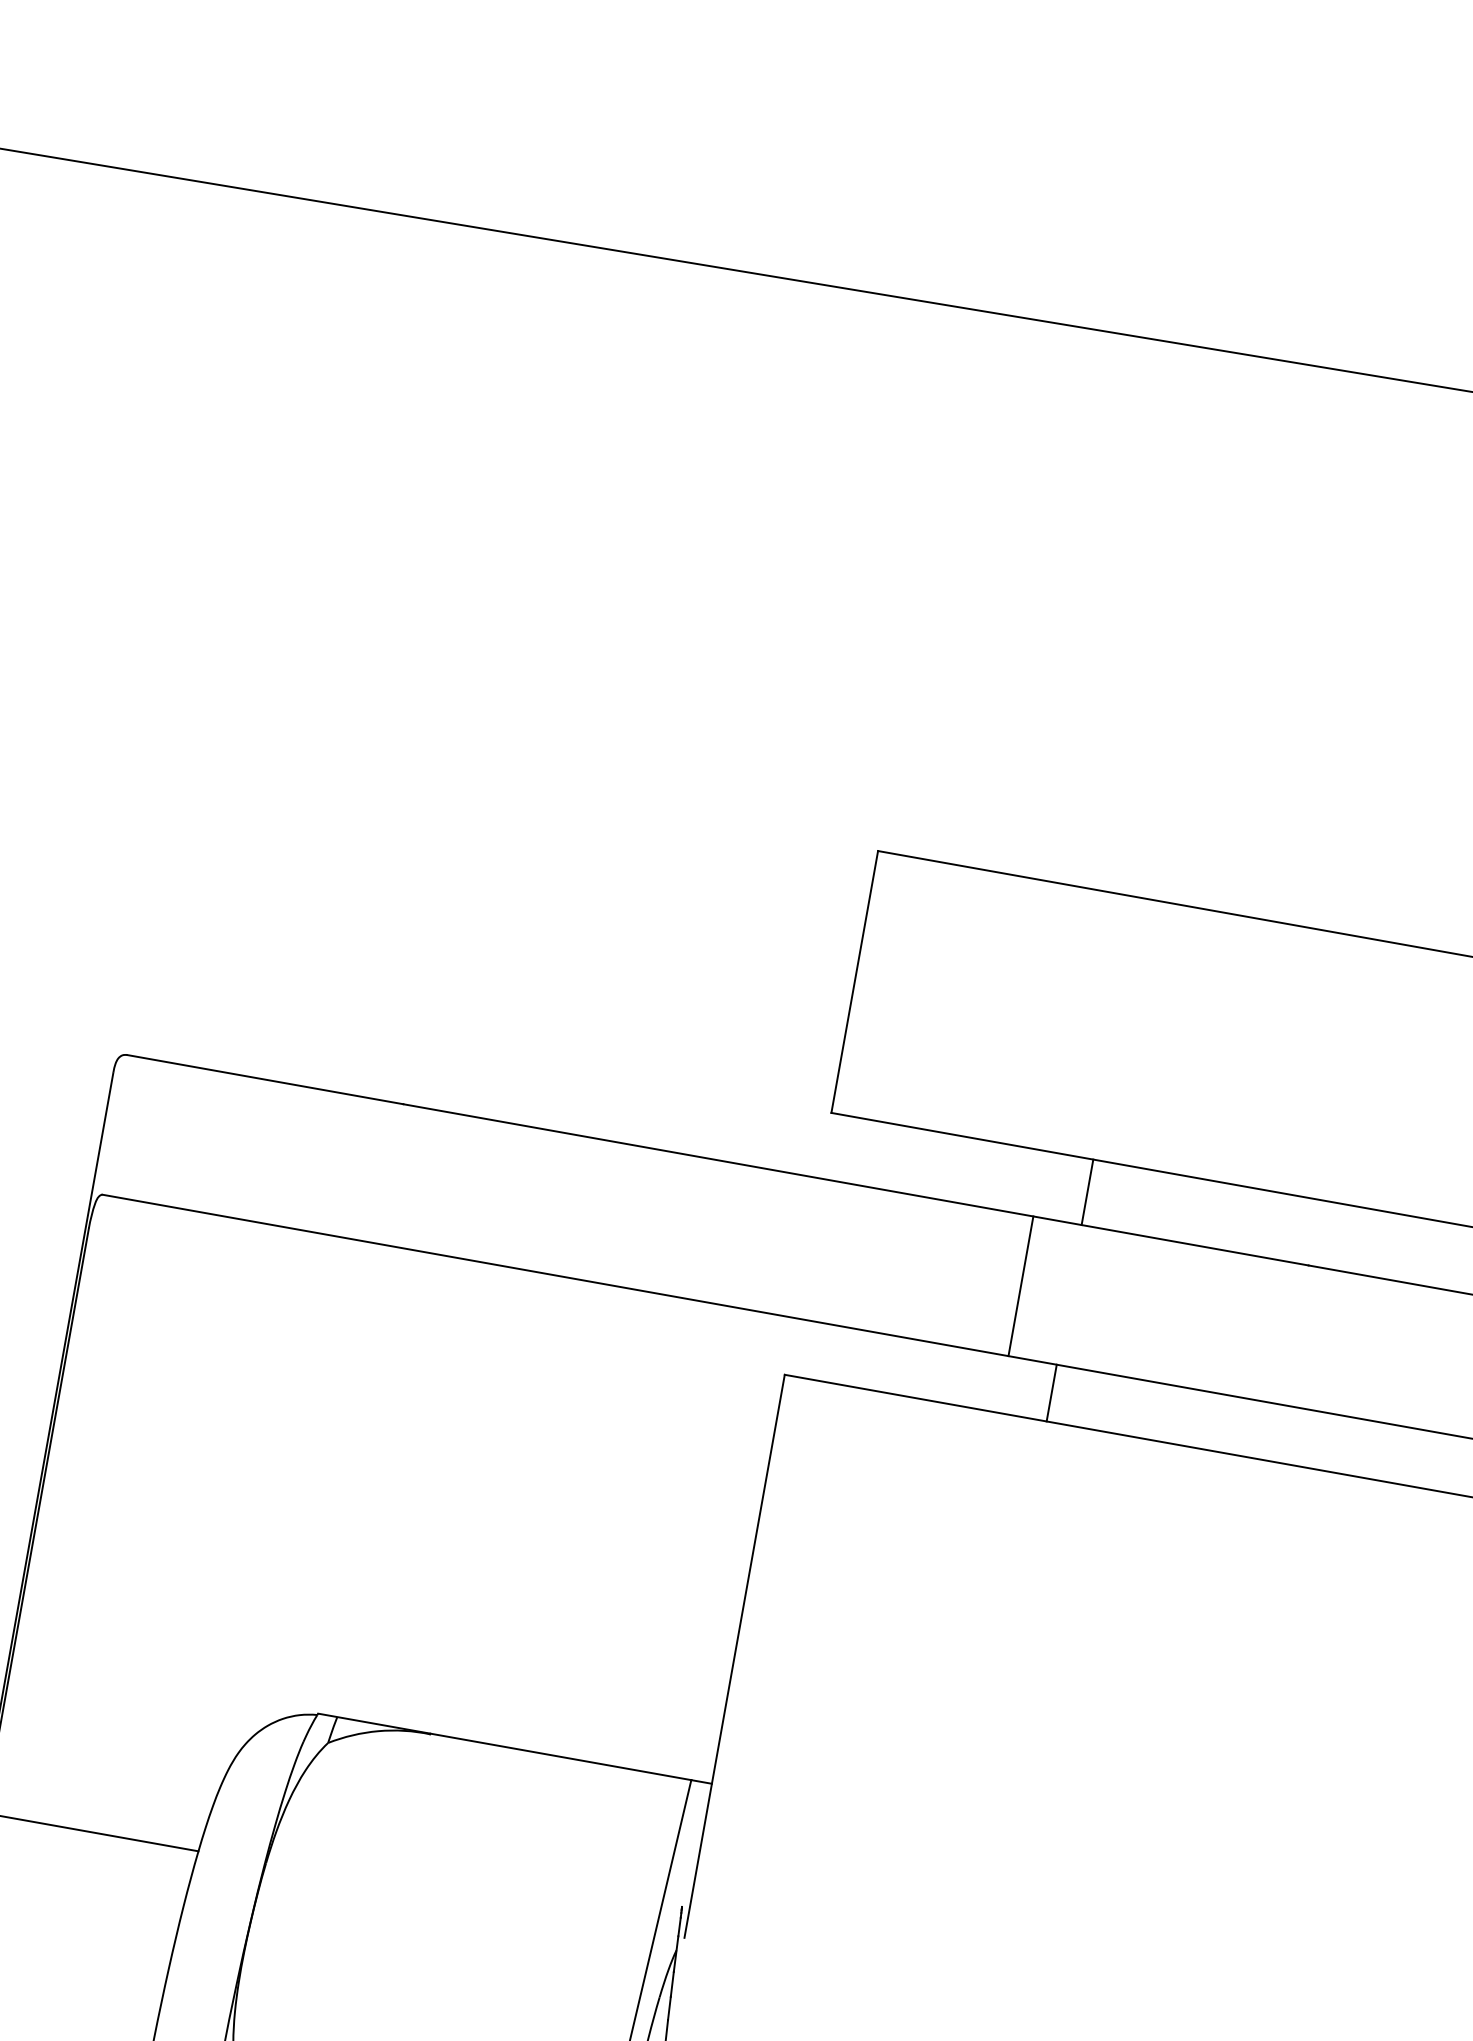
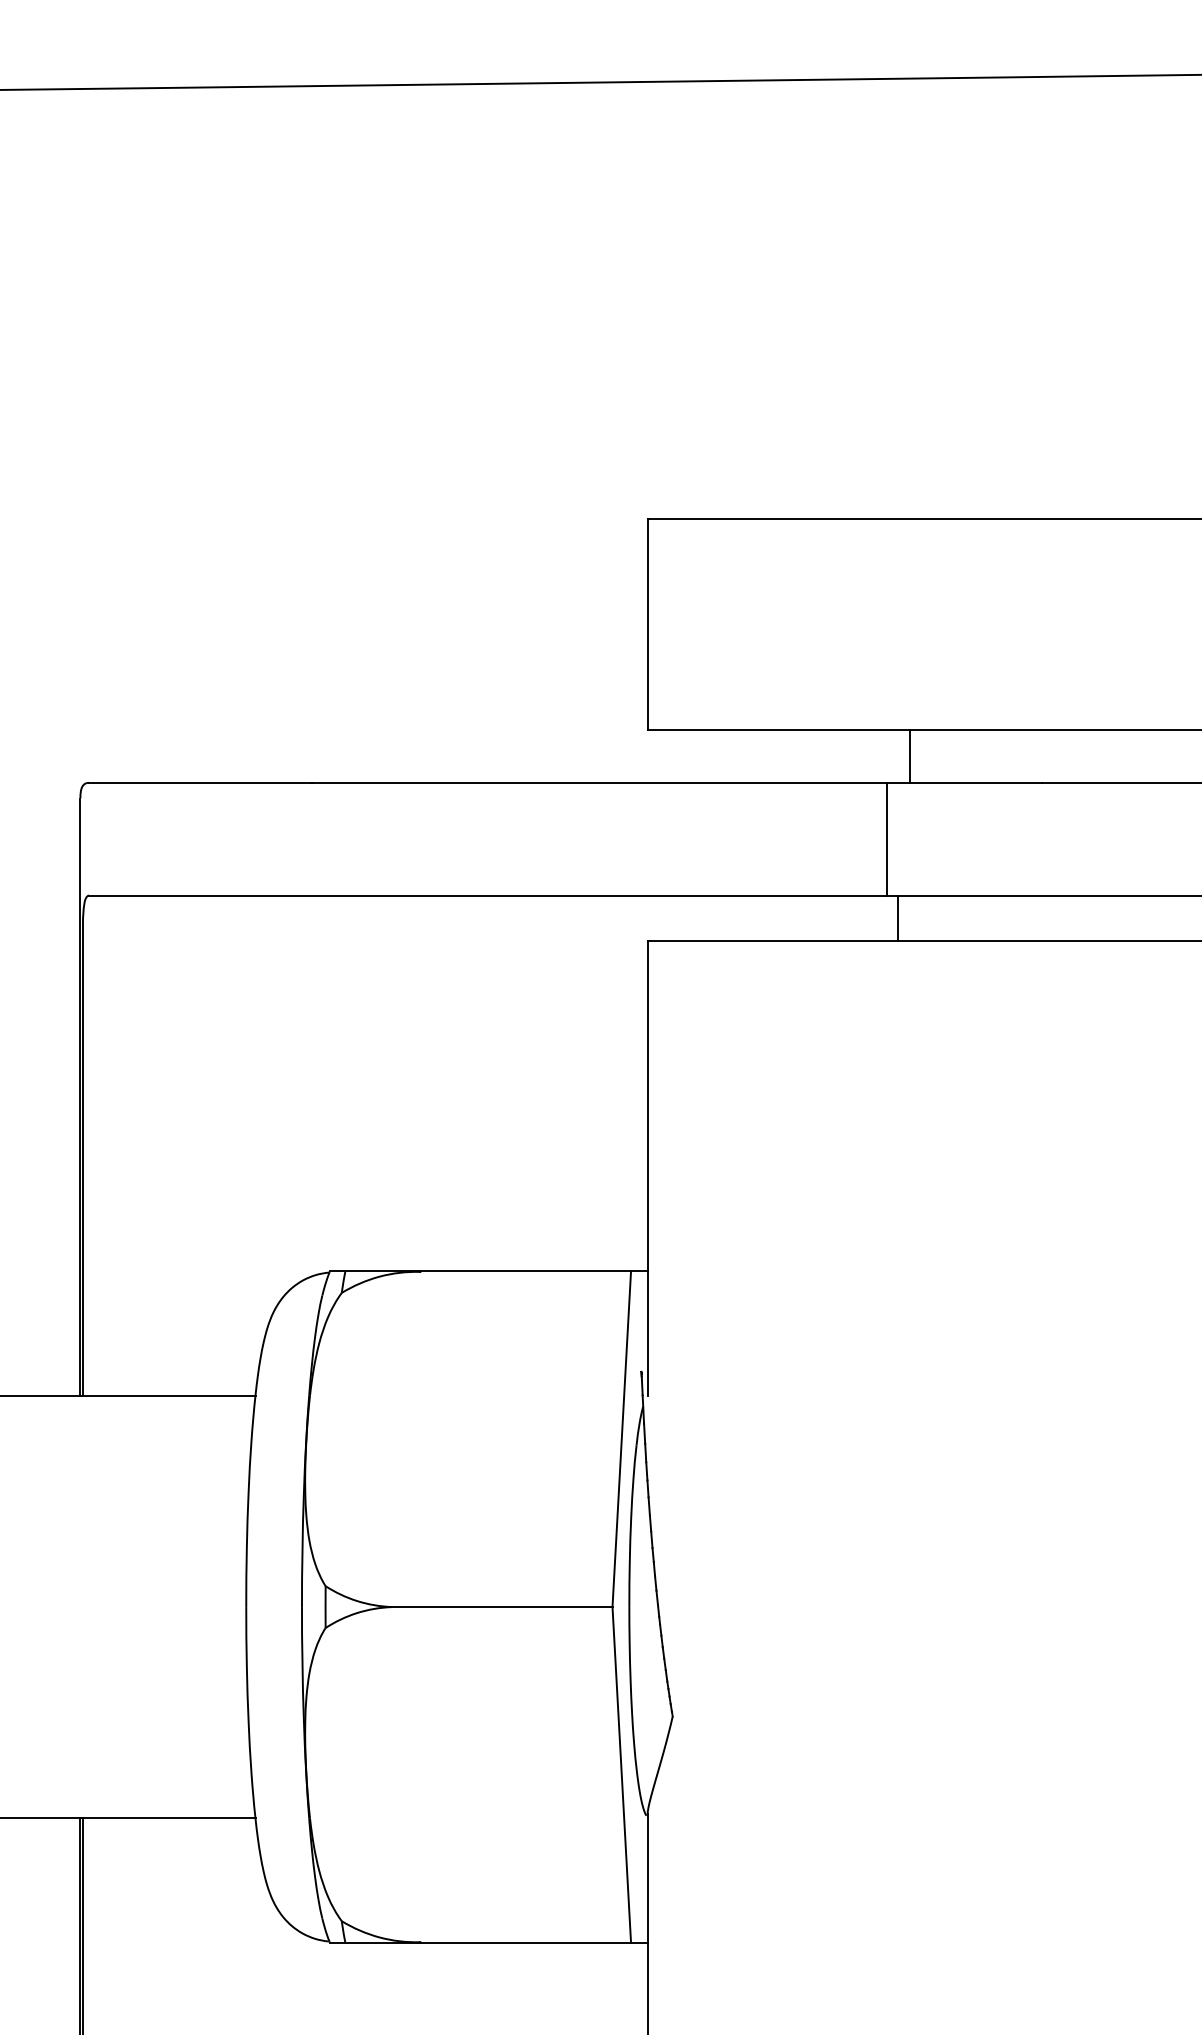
line: (1088, 1192) -> (910, 756), moved
line: (1021, 1285) -> (887, 838), moved
line: (1052, 1393) -> (898, 918), moved

